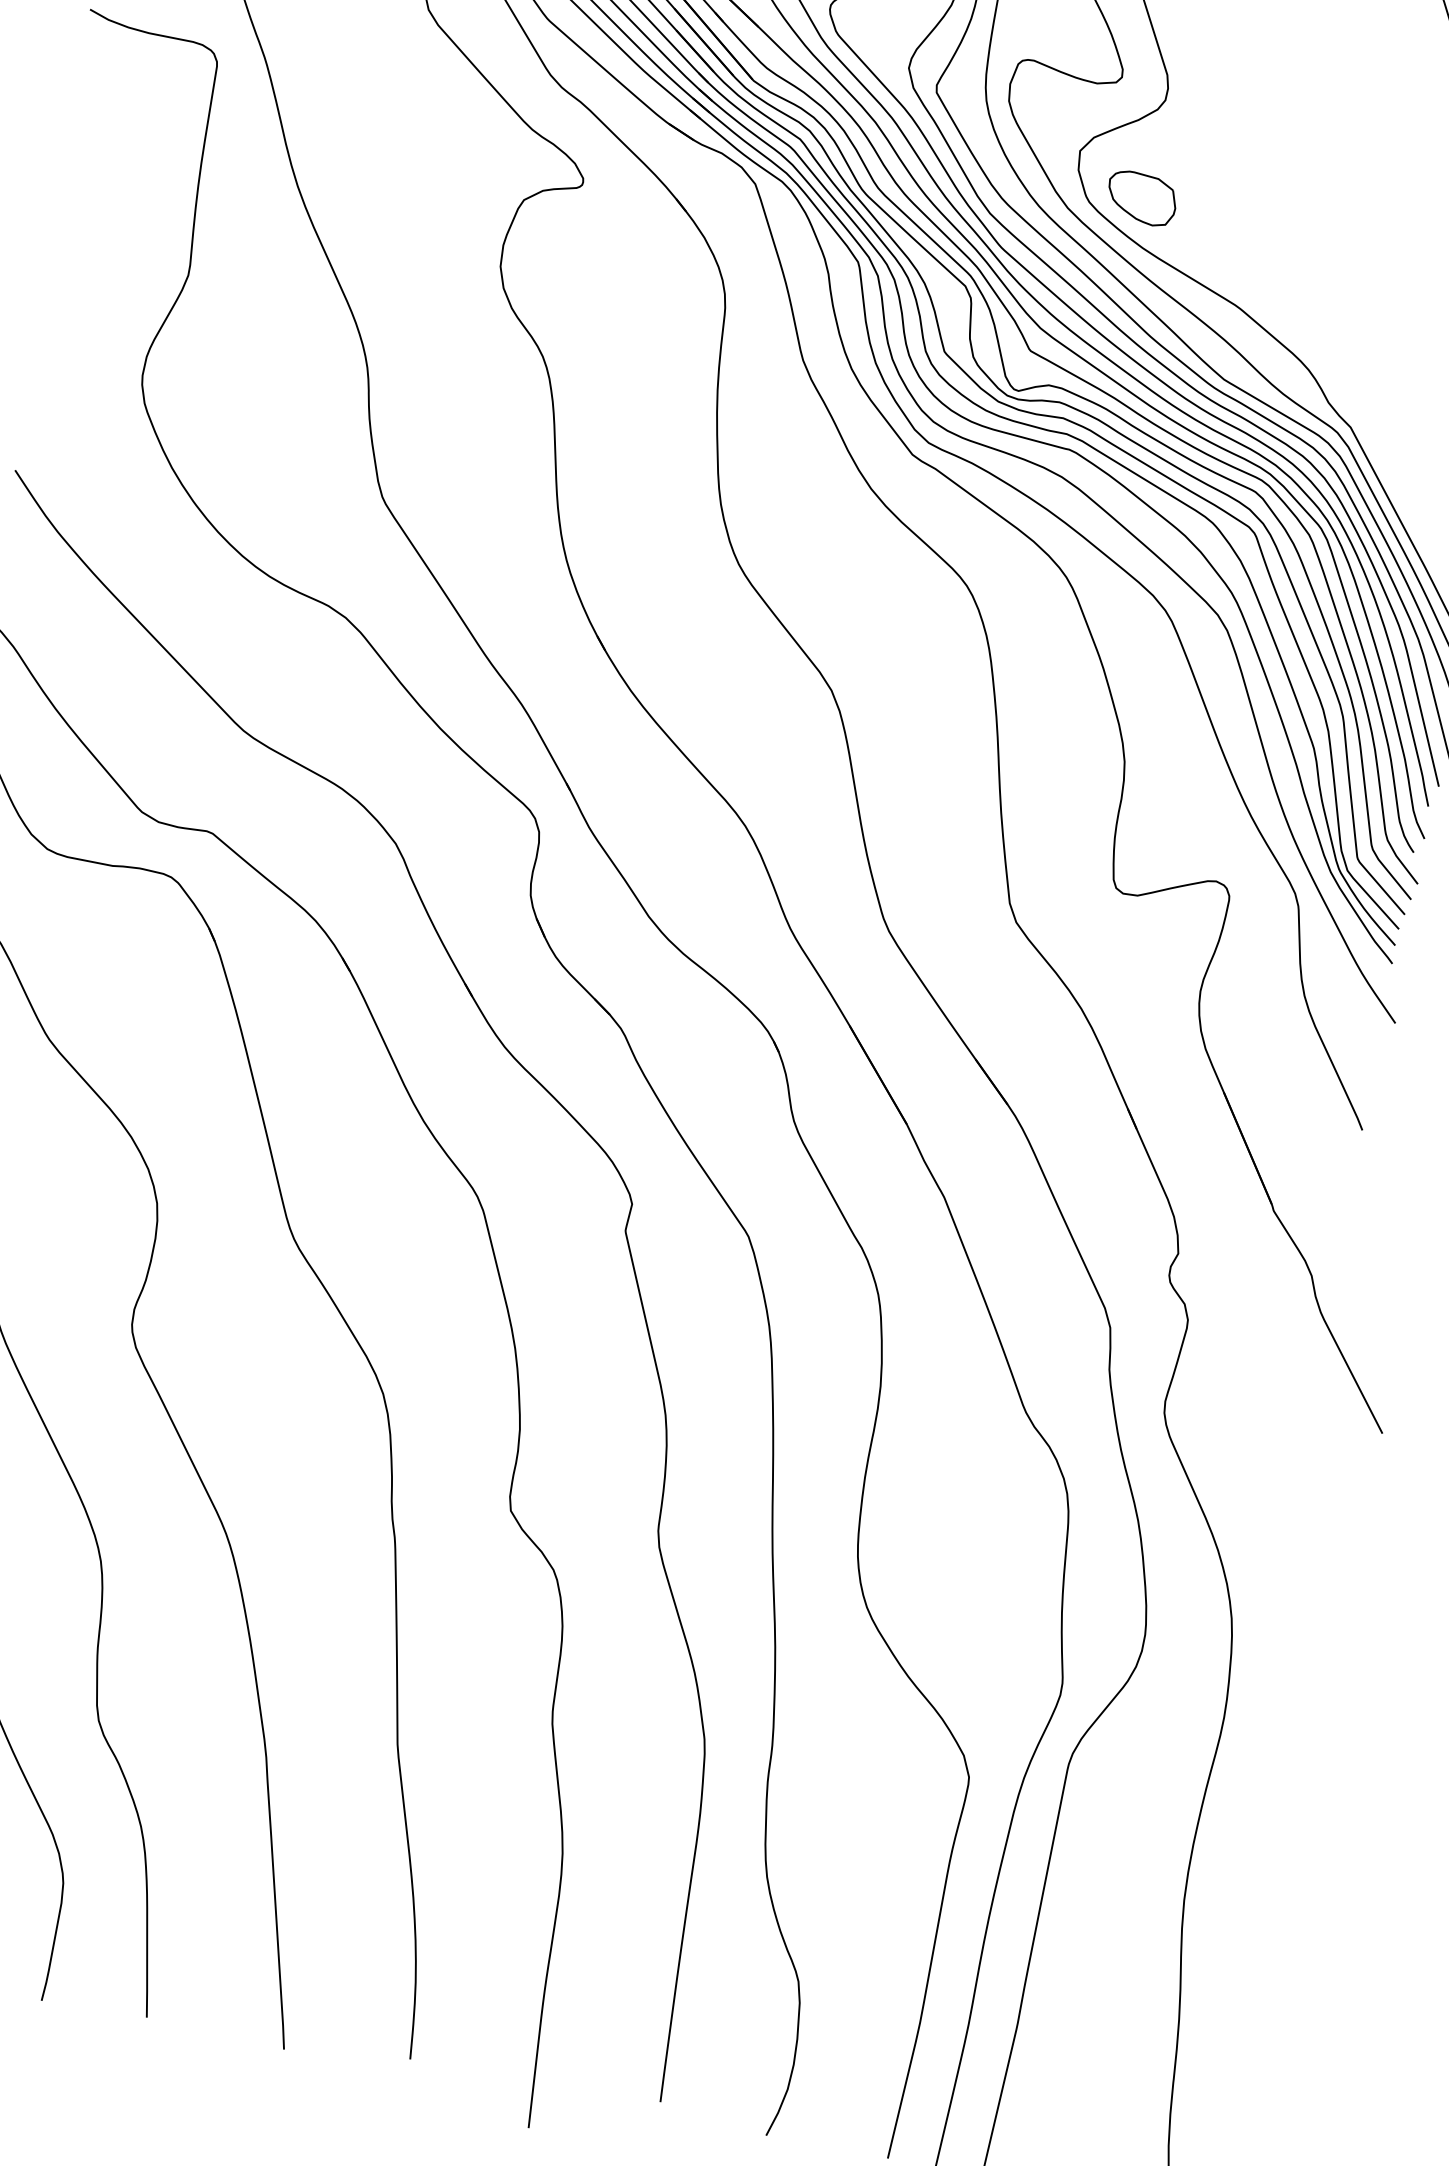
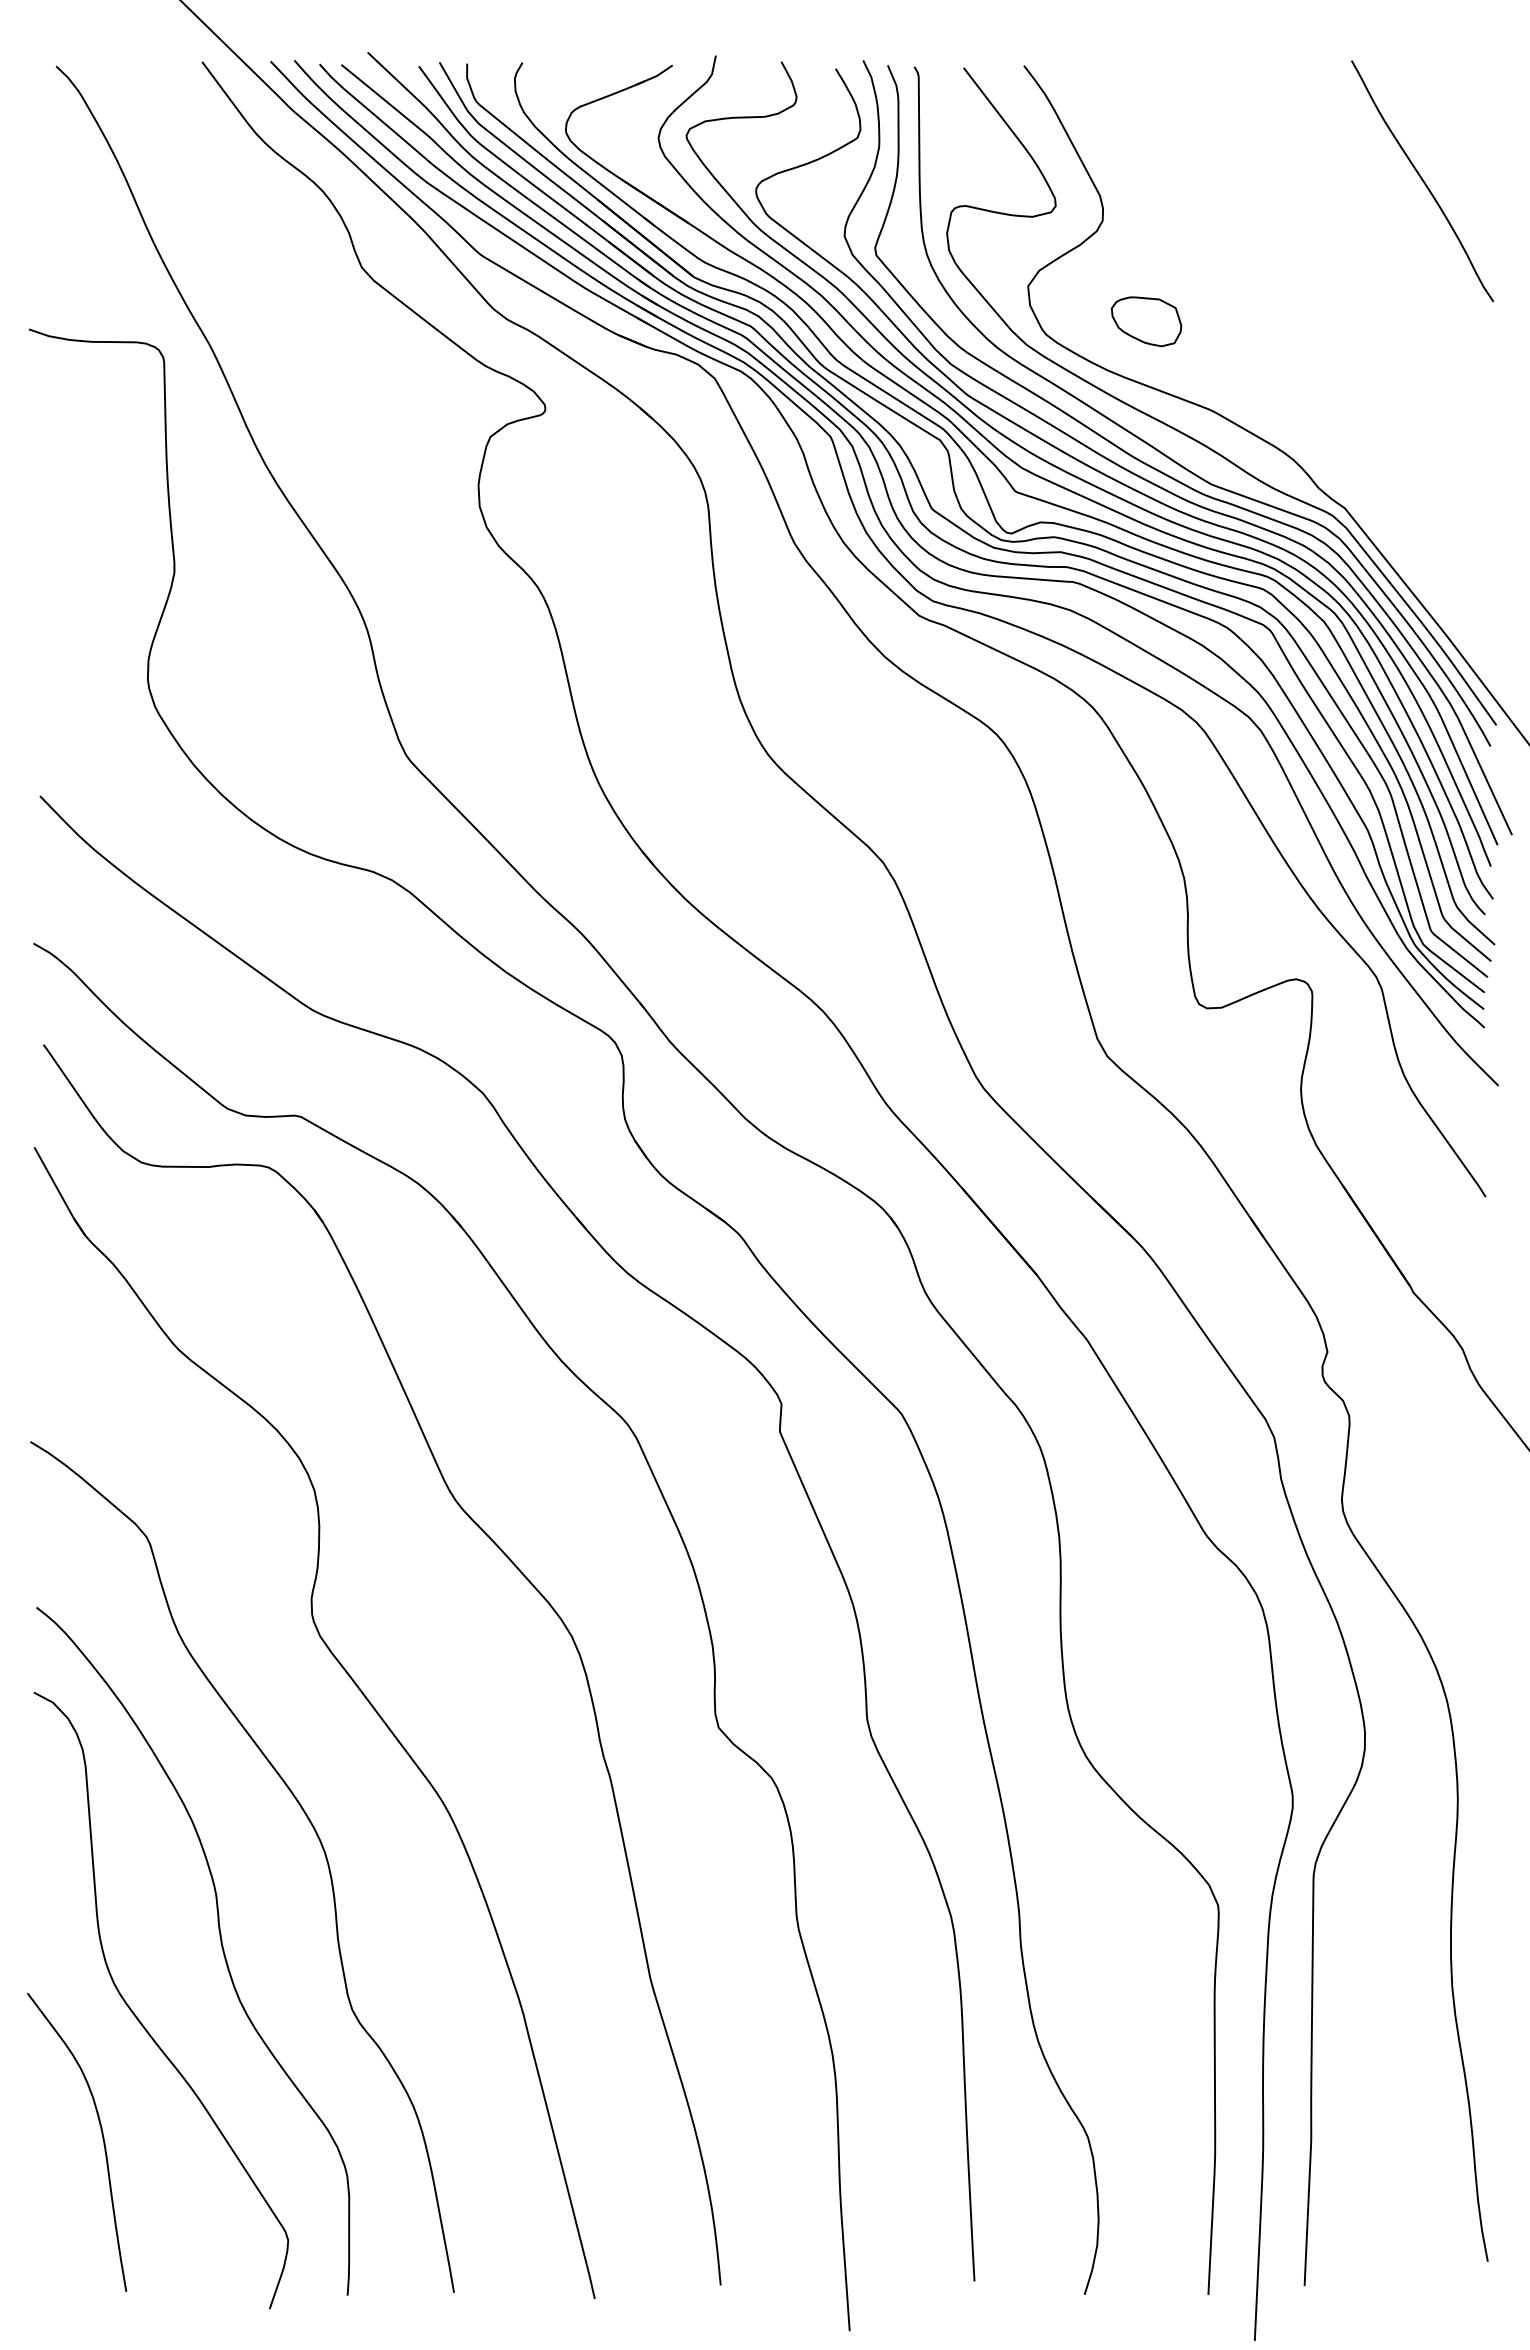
part: (1141, 198) -> (1146, 321), moved

